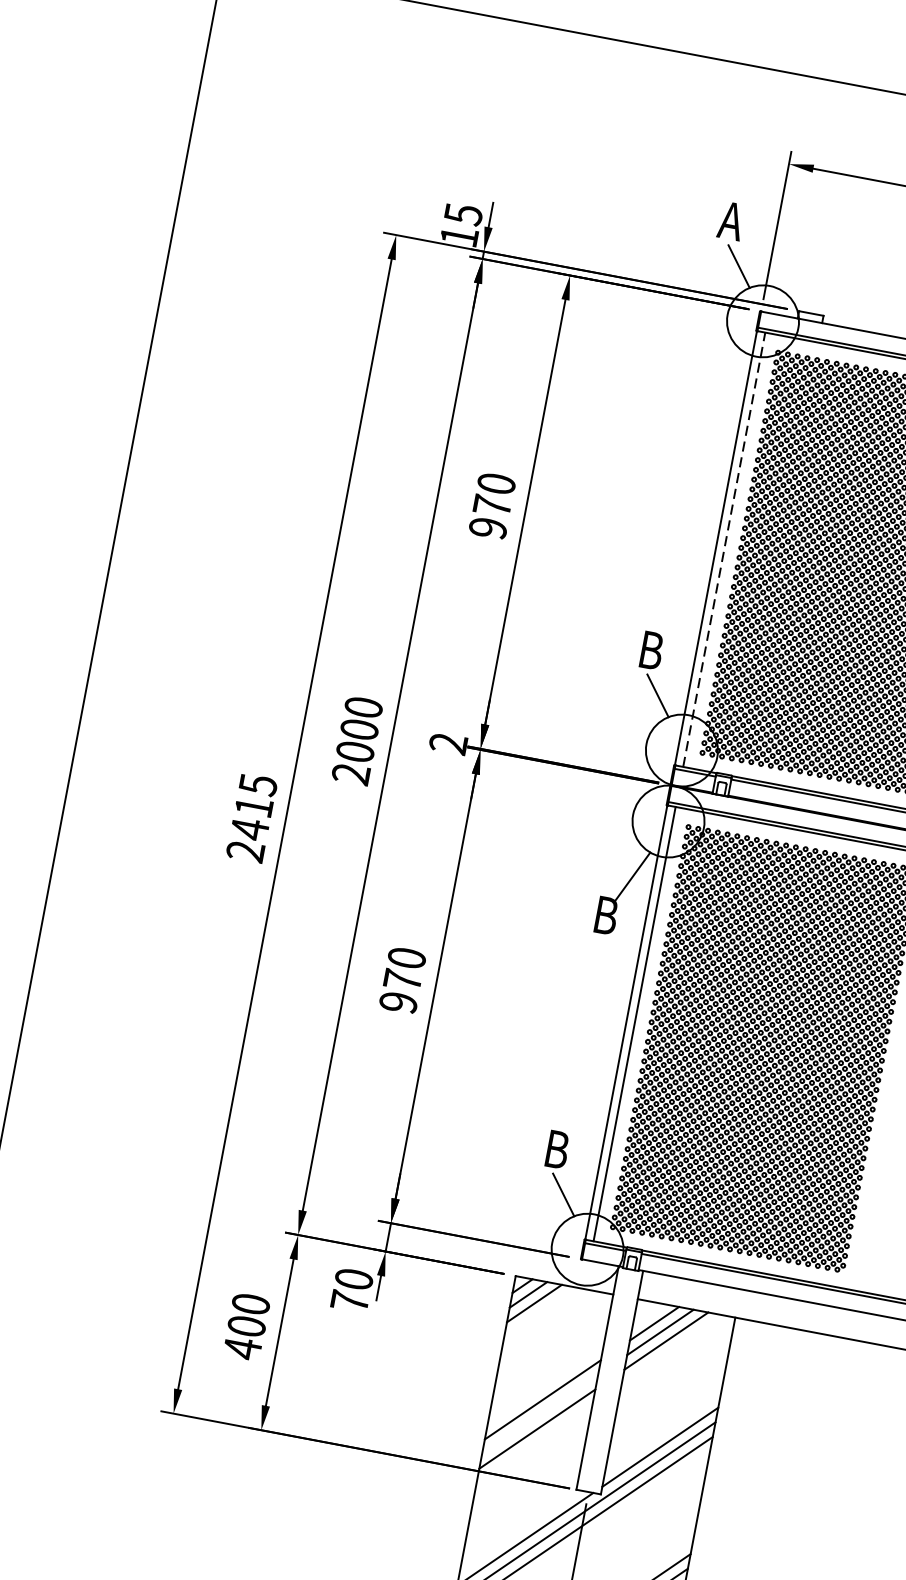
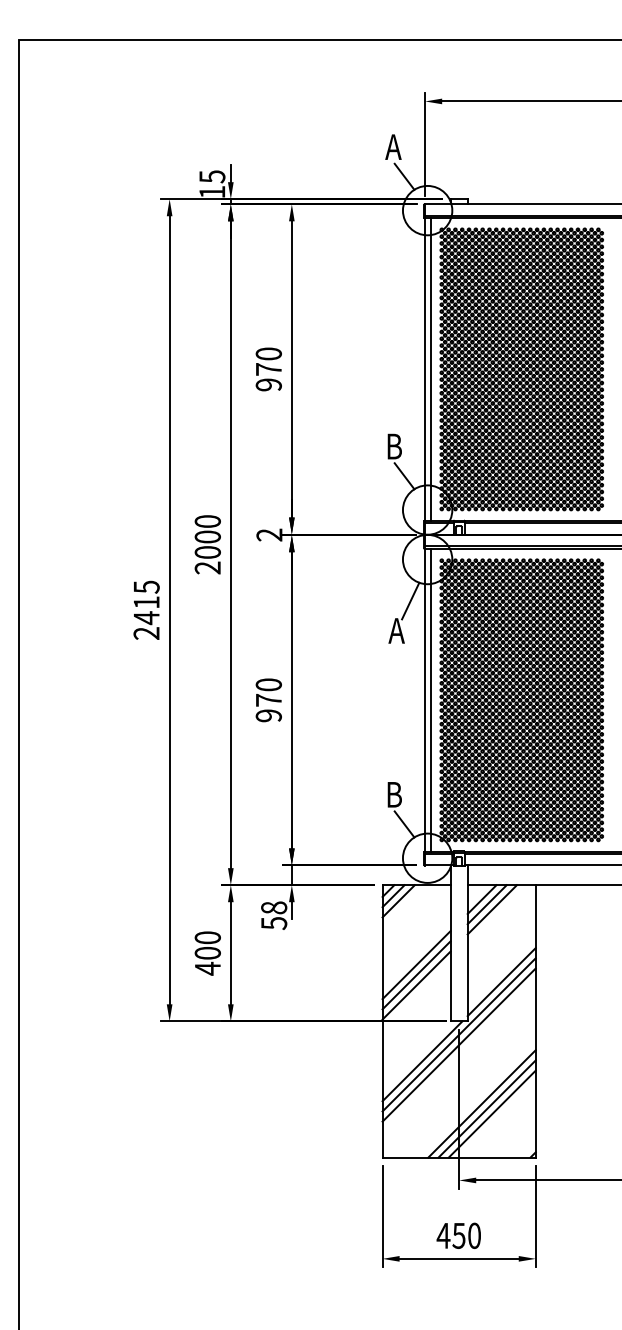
line: (724, 548) -> (430, 368), dashed -> solid
text: (604, 914) -> (396, 630), B -> A
text: (352, 1290) -> (274, 915), 70 -> 58
line: (539, 1414) -> (416, 975), added

